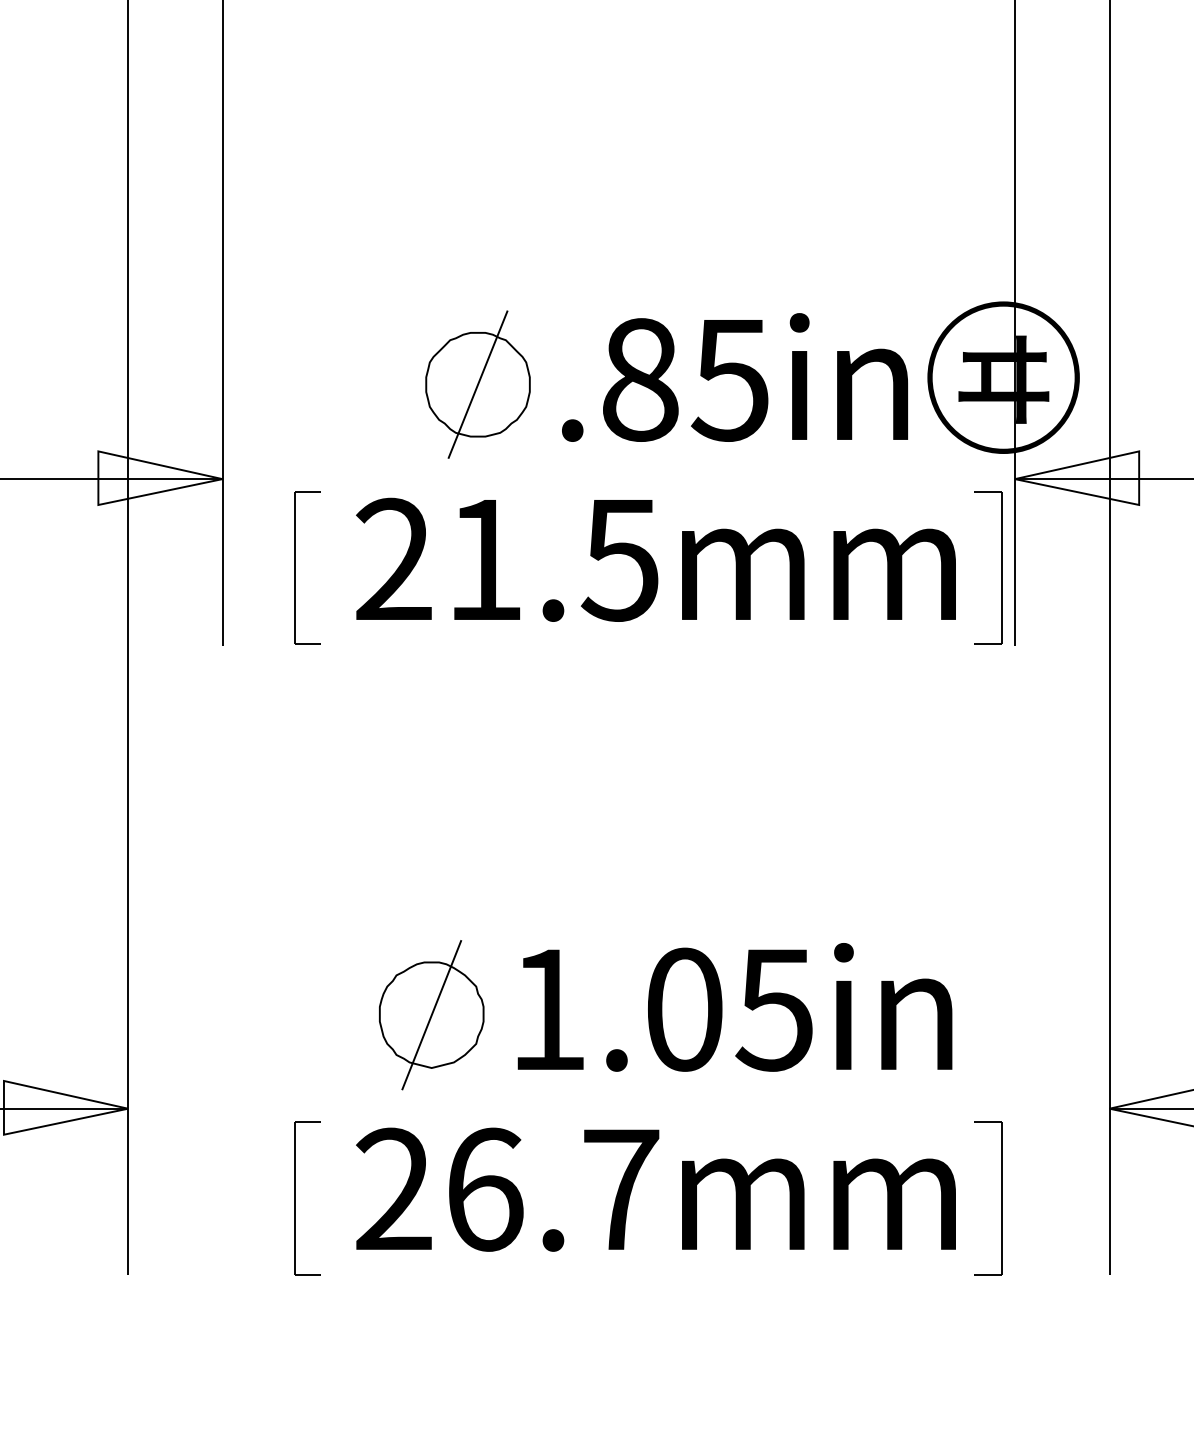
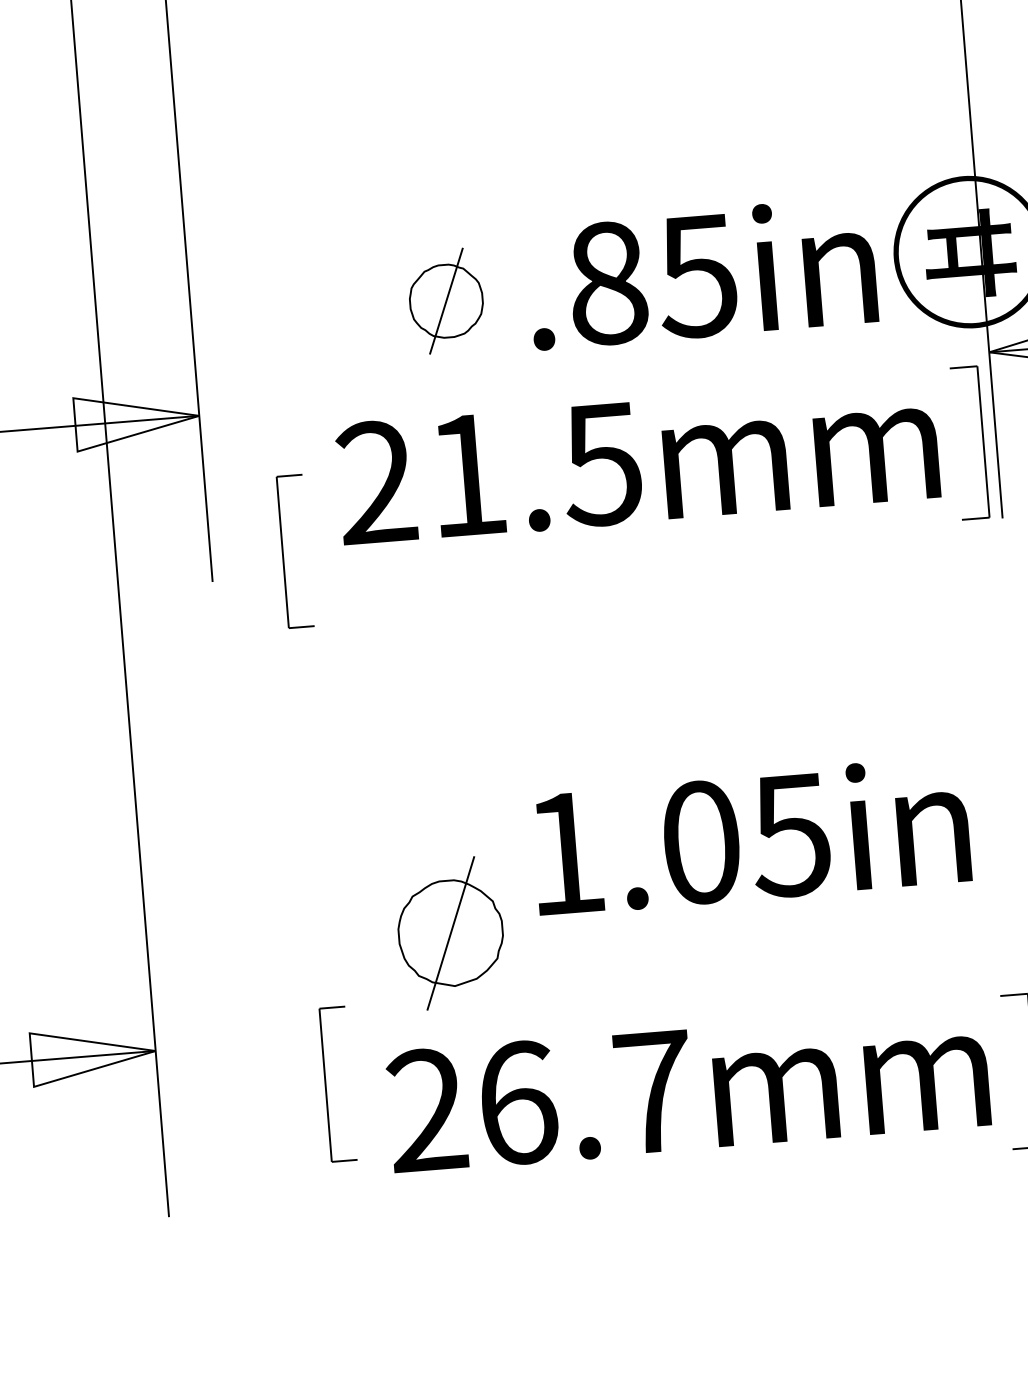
part: (477, 384) -> (445, 301), size x0.7
part: (295, 567) -> (283, 551), moved
text: (734, 1007) -> (750, 836), moved
part: (295, 1198) -> (326, 1085), moved

